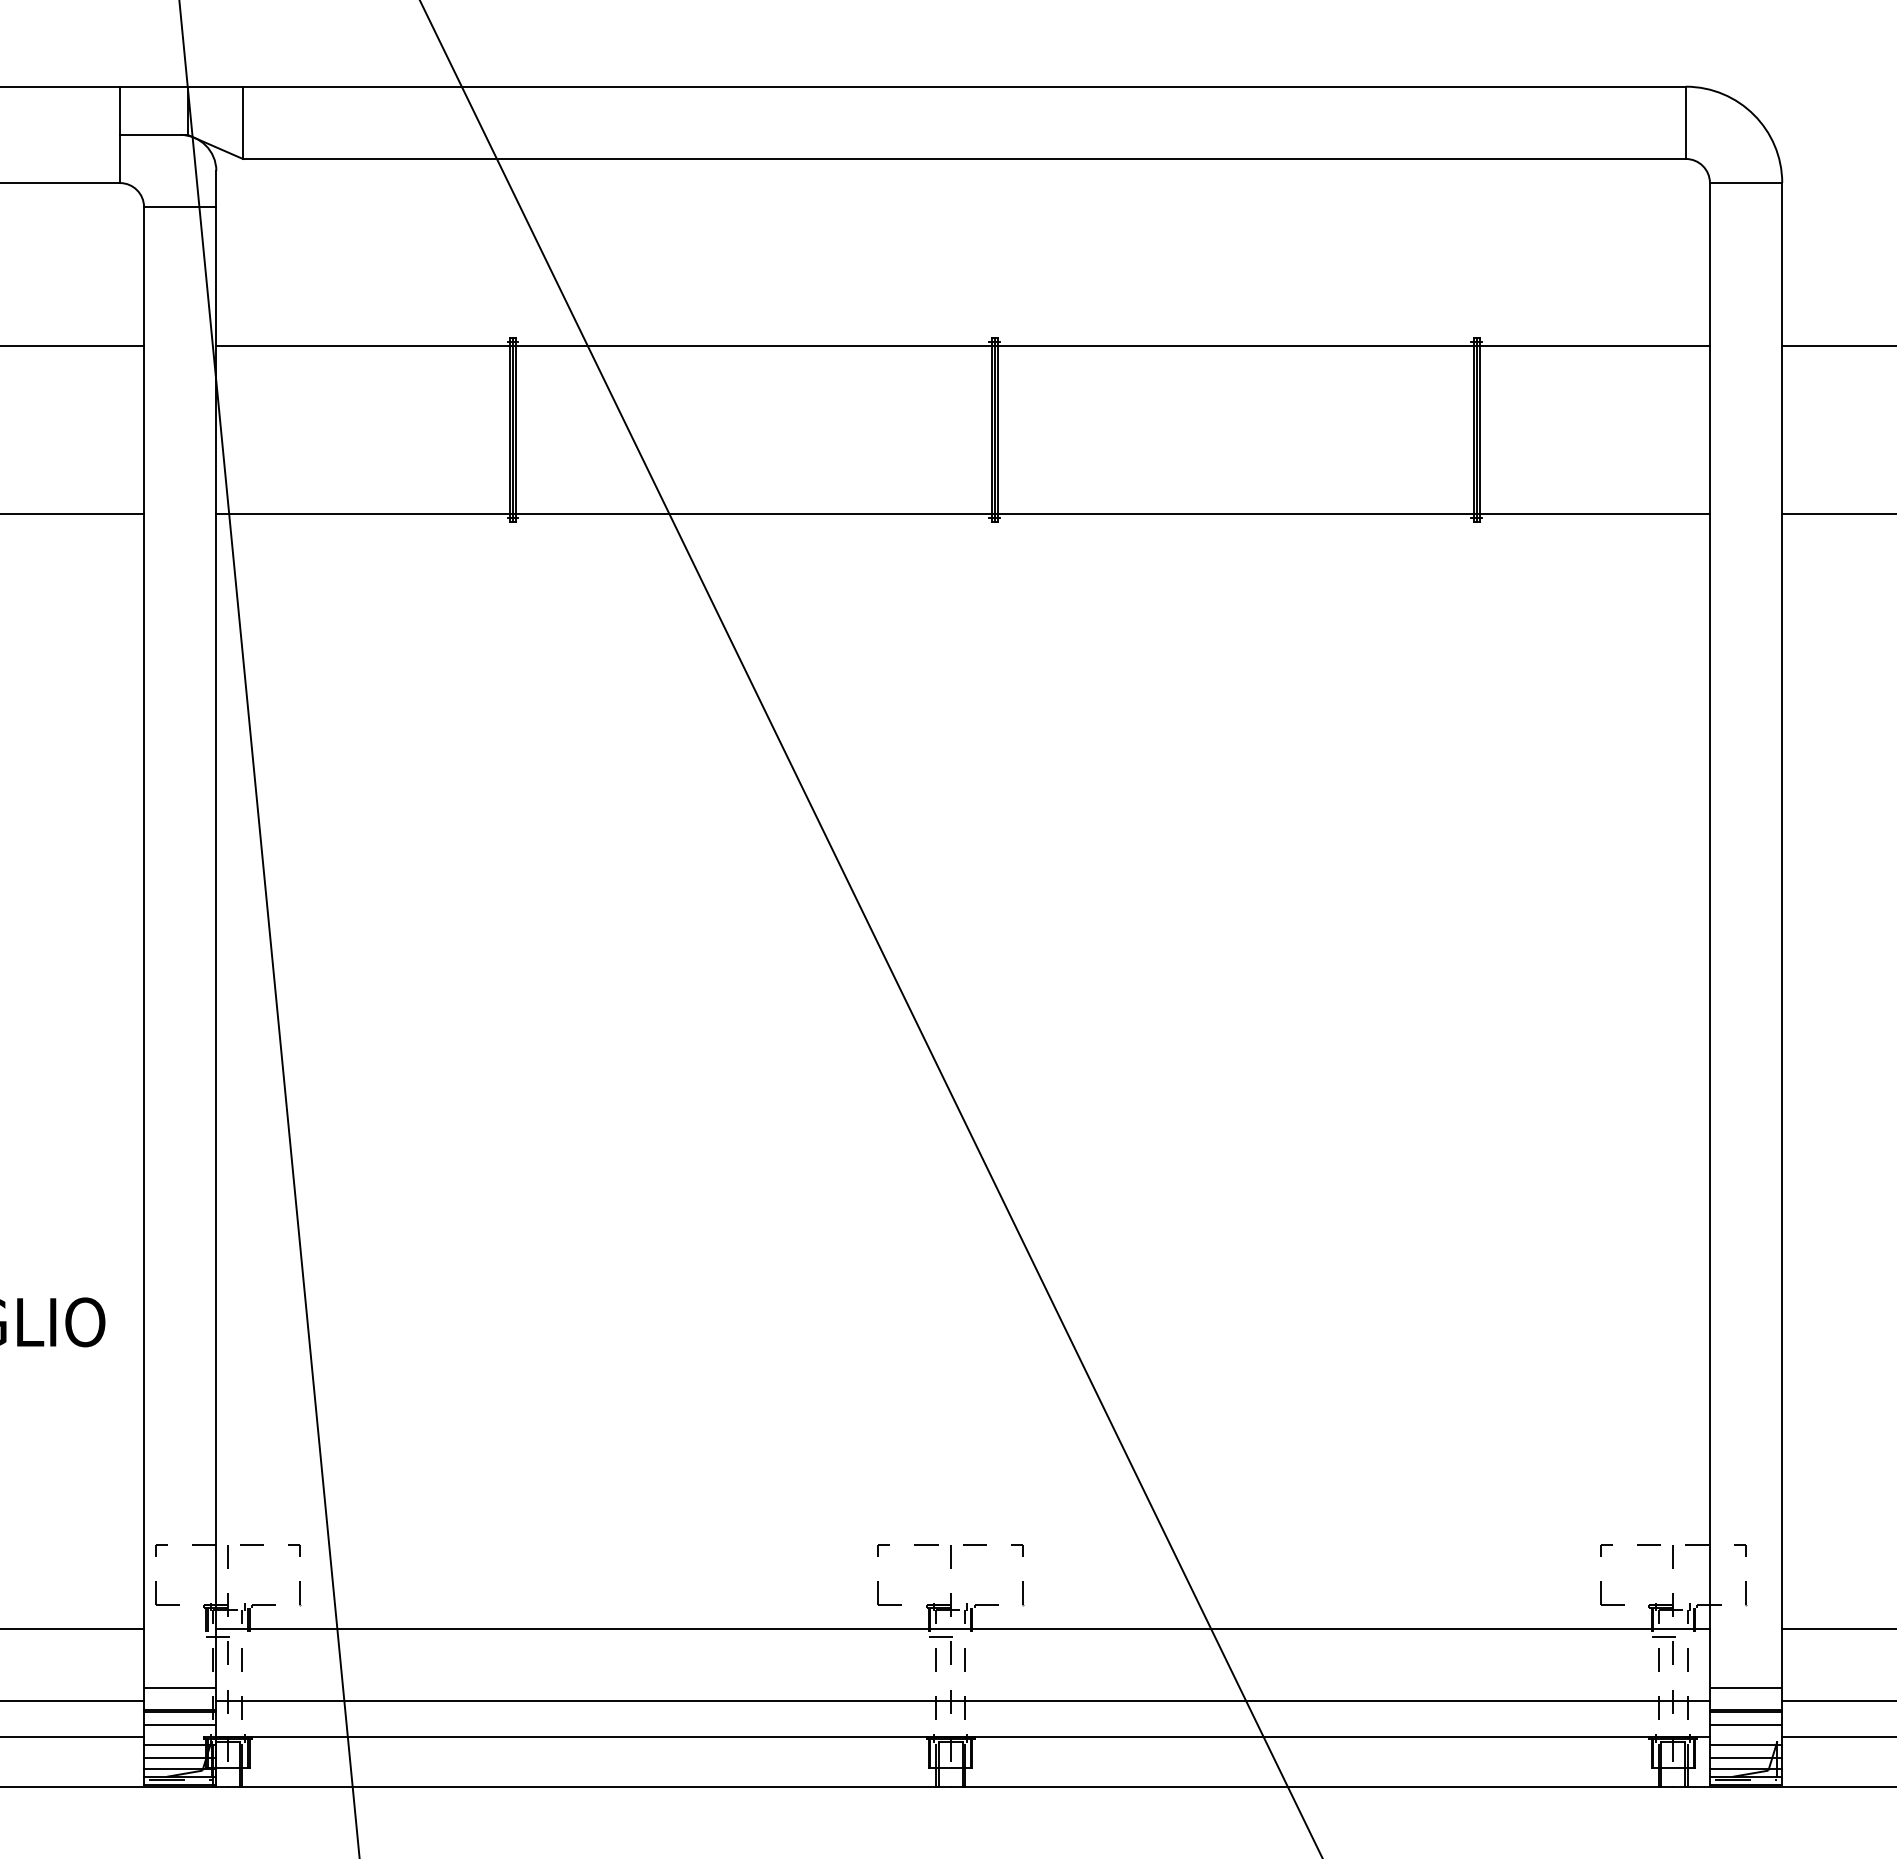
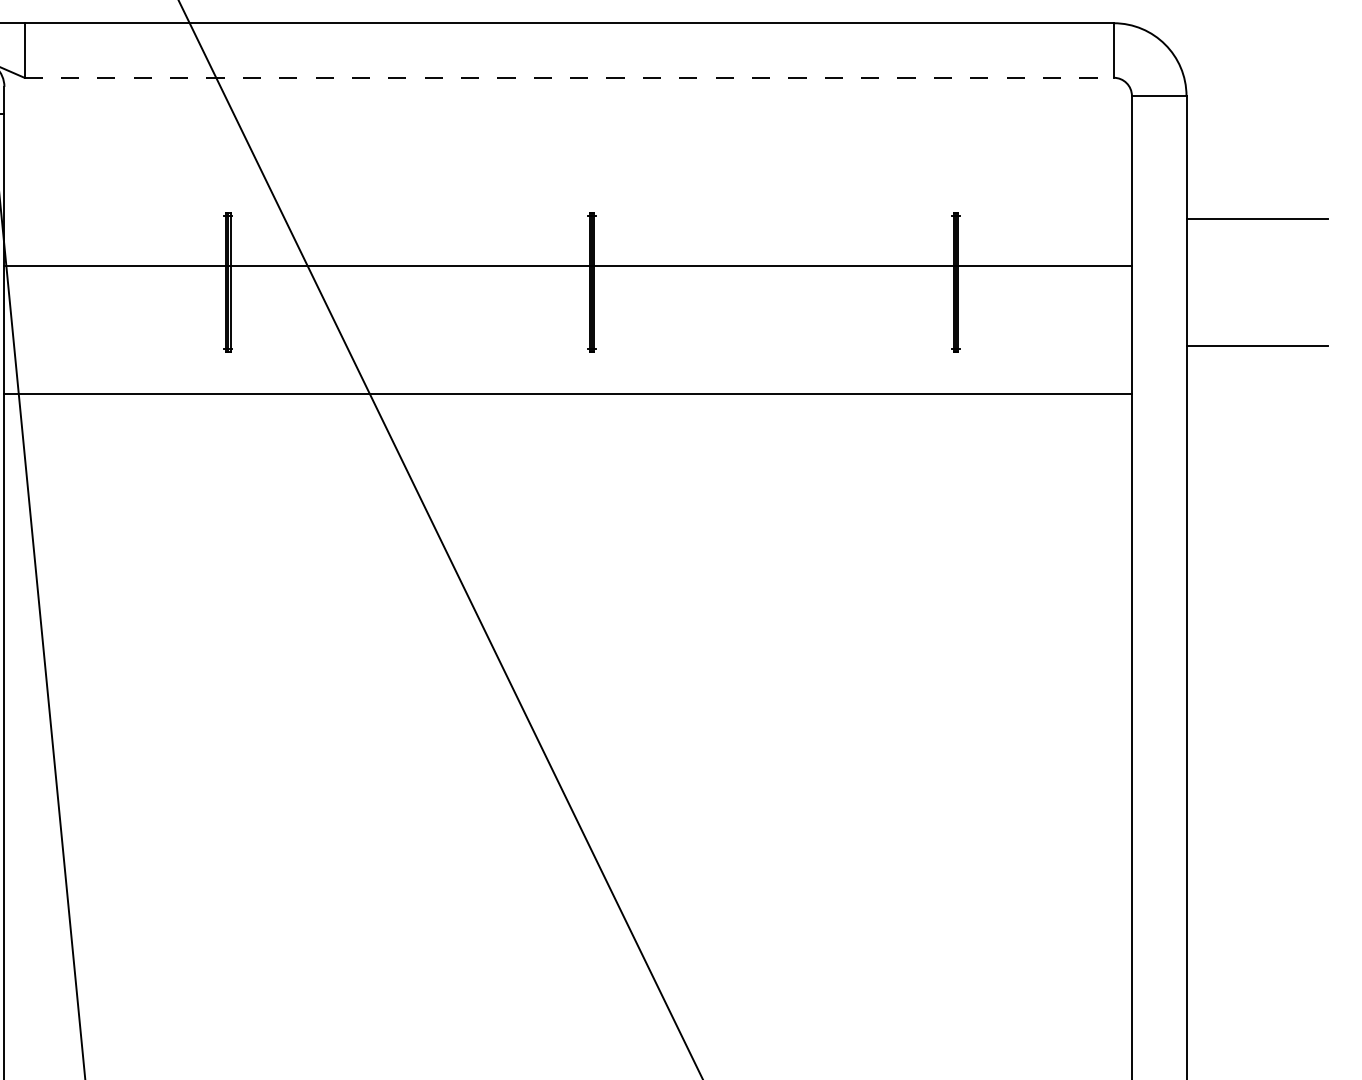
line: (964, 158) -> (569, 77), solid -> dashed
line: (962, 345) -> (567, 266), moved
line: (962, 514) -> (567, 394), moved

